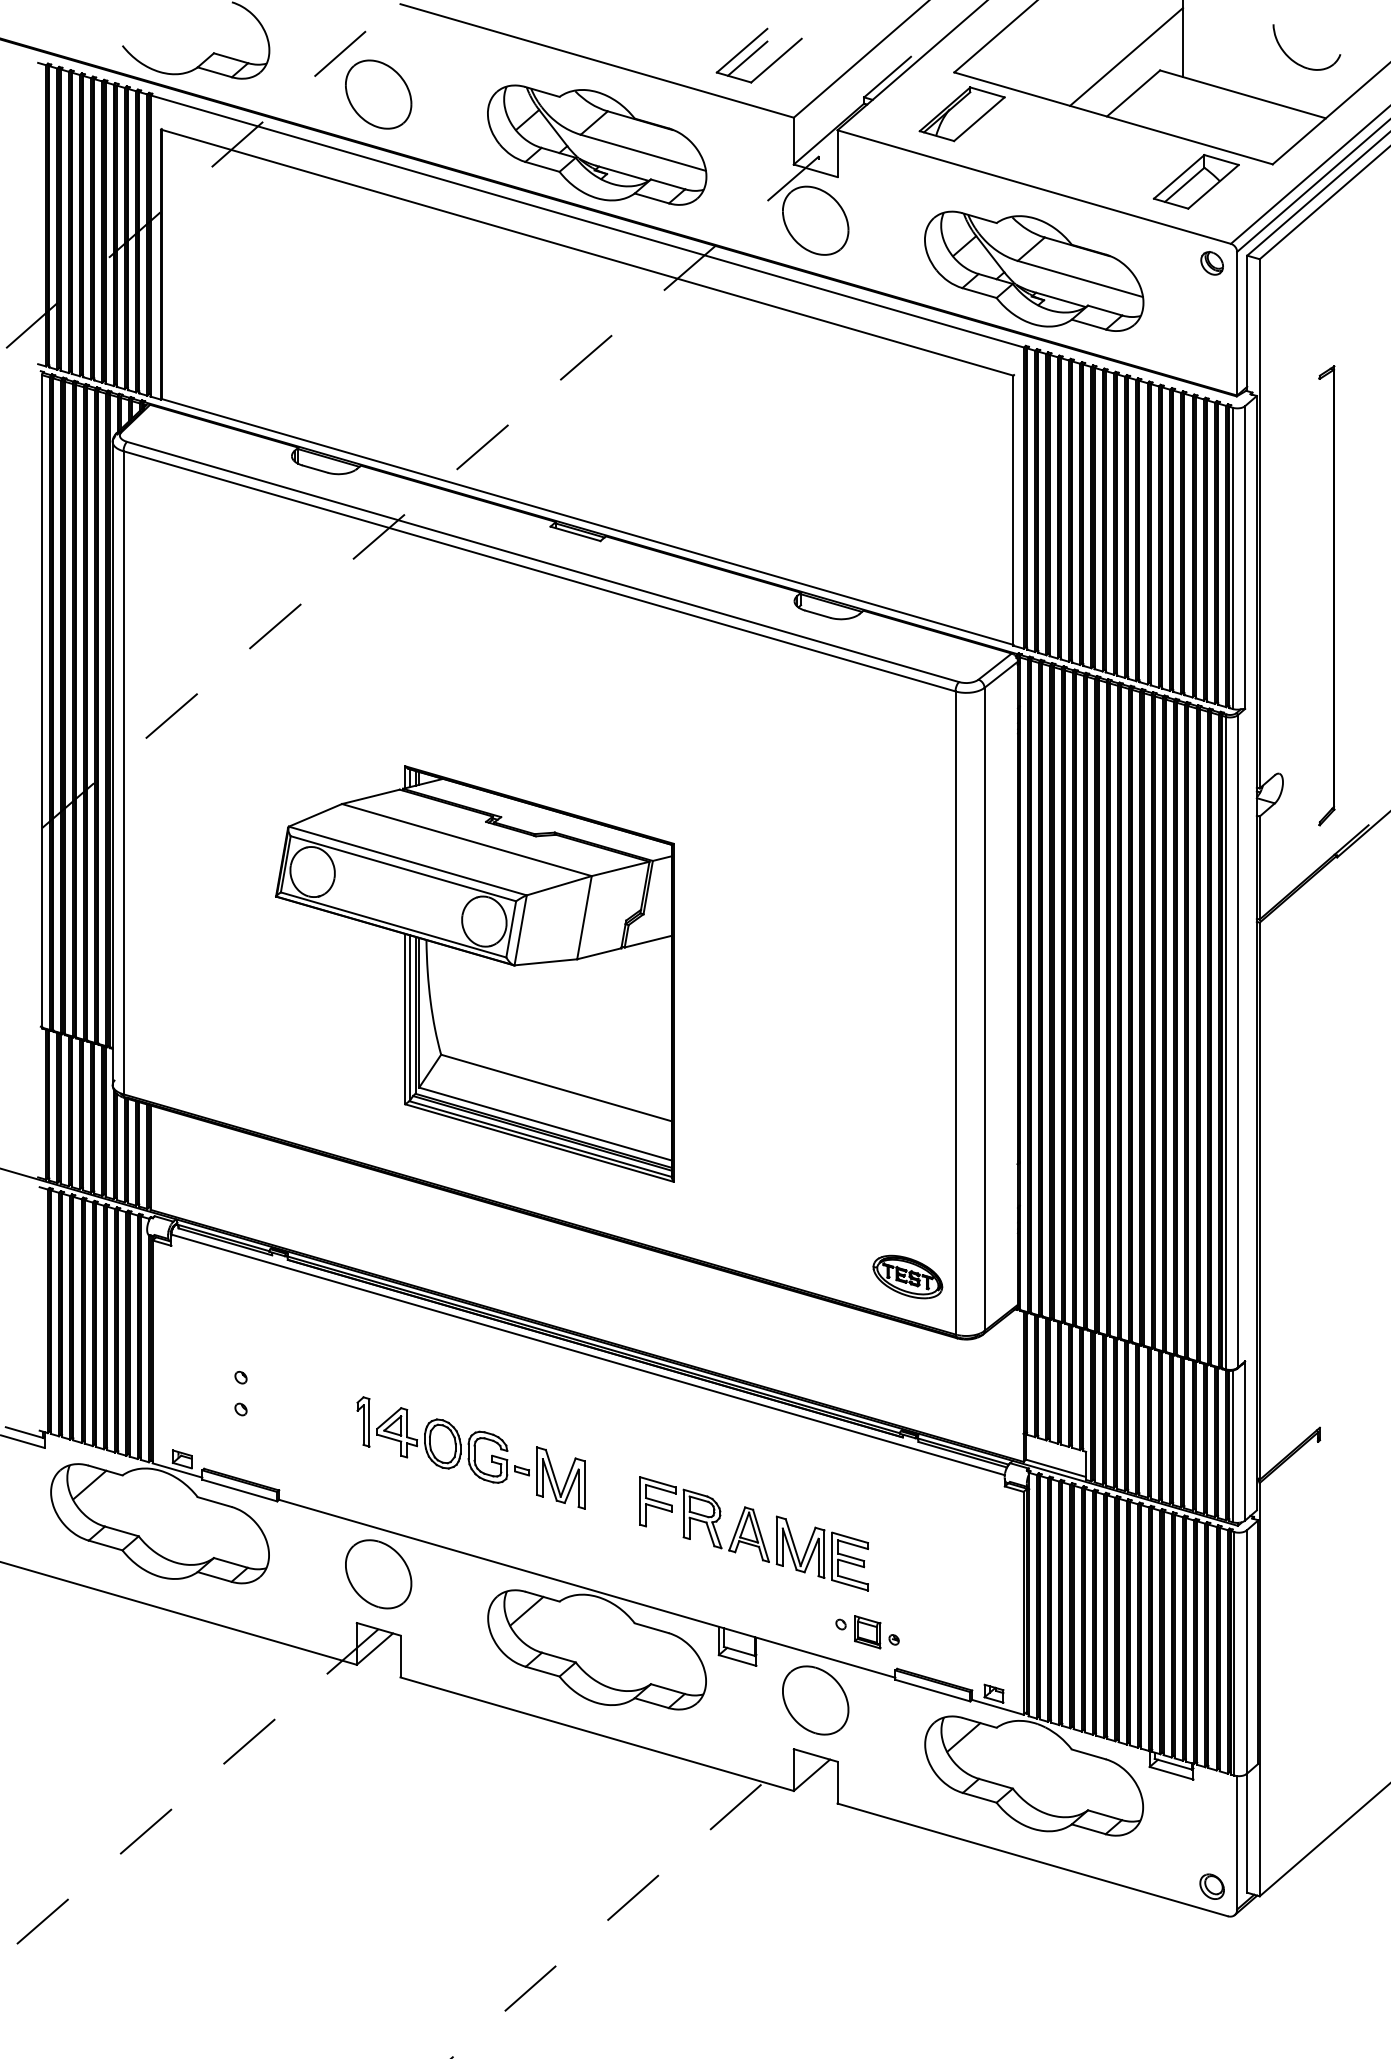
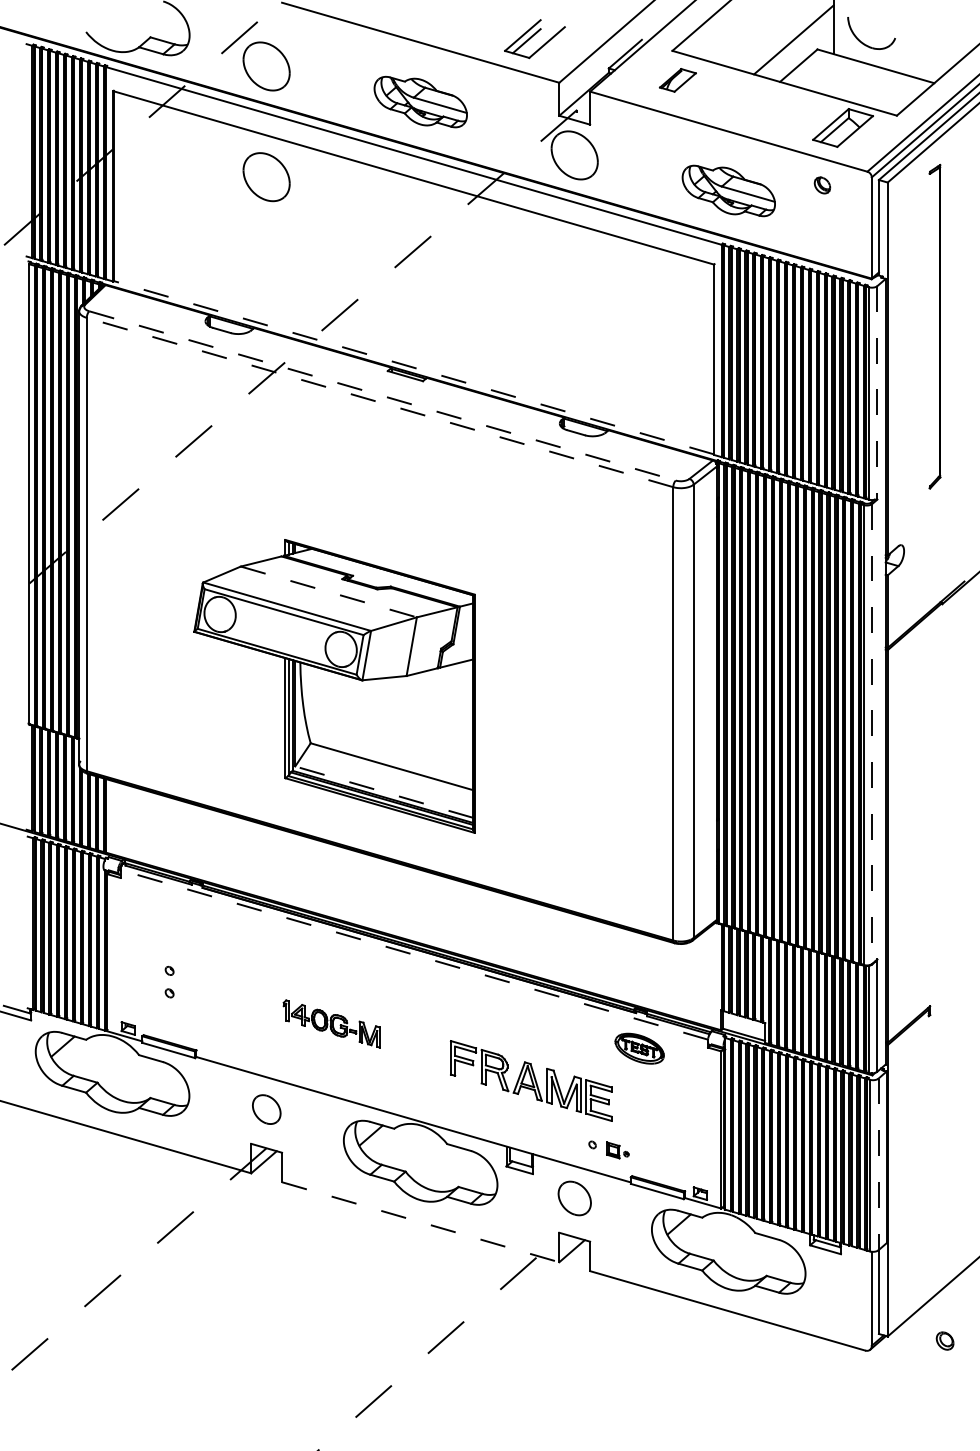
part: (1297, 62) -> (865, 43), moved
part: (961, 114) -> (677, 80), size x0.6
part: (597, 144) -> (420, 101), size x0.6
part: (378, 251) -> (266, 177), added
part: (1211, 263) -> (822, 185), moved
part: (1034, 270) -> (728, 190), size x0.6
line: (587, 521) -> (413, 367), solid -> dashed
line: (1245, 558) -> (877, 393), solid -> dashed
line: (543, 561) -> (382, 395), solid -> dashed
line: (539, 571) -> (380, 402), solid -> dashed
part: (1333, 595) -> (939, 326), moved
line: (466, 840) -> (328, 592), solid -> dashed
line: (1237, 1041) -> (872, 733), solid -> dashed
line: (545, 1124) -> (384, 792), solid -> dashed
part: (907, 1276) -> (639, 1048), moved
line: (588, 1354) -> (414, 954), solid -> dashed
part: (470, 1452) -> (331, 1023), size x0.6
part: (378, 1574) -> (266, 1109), size x0.6
part: (876, 1632) -> (617, 1150), size x0.7
line: (1246, 1652) -> (878, 1164), solid -> dashed
part: (815, 1700) -> (574, 1198), size x0.7
line: (597, 1734) -> (420, 1222), solid -> dashed
part: (1211, 1886) -> (944, 1340), moved

